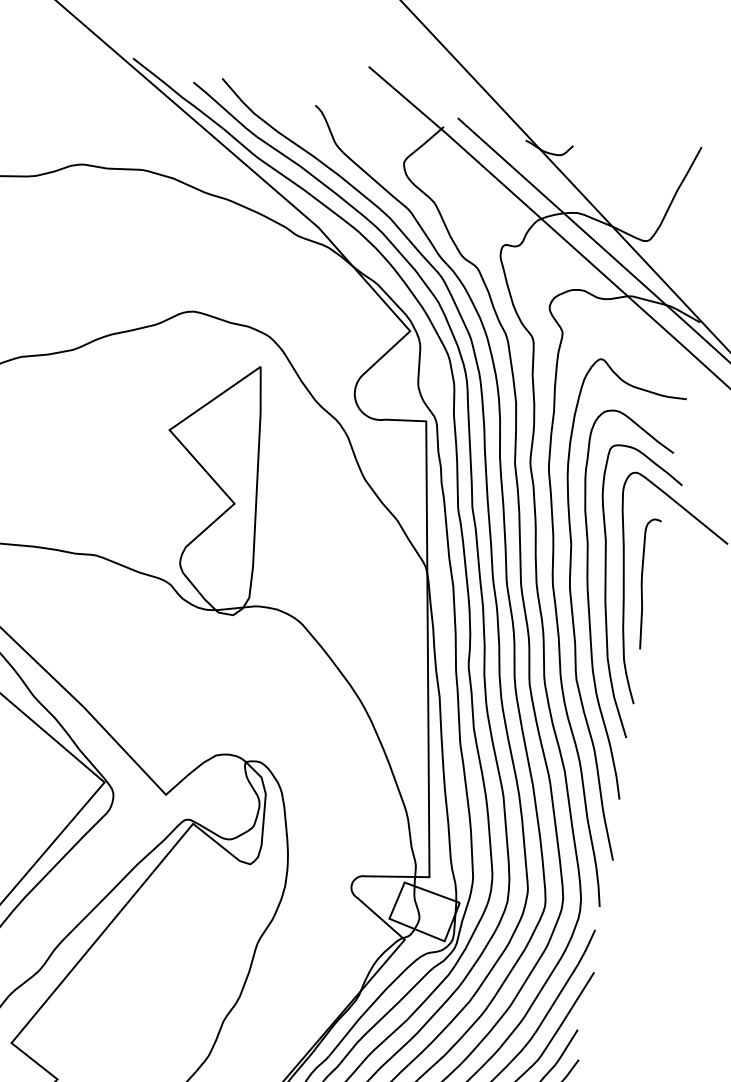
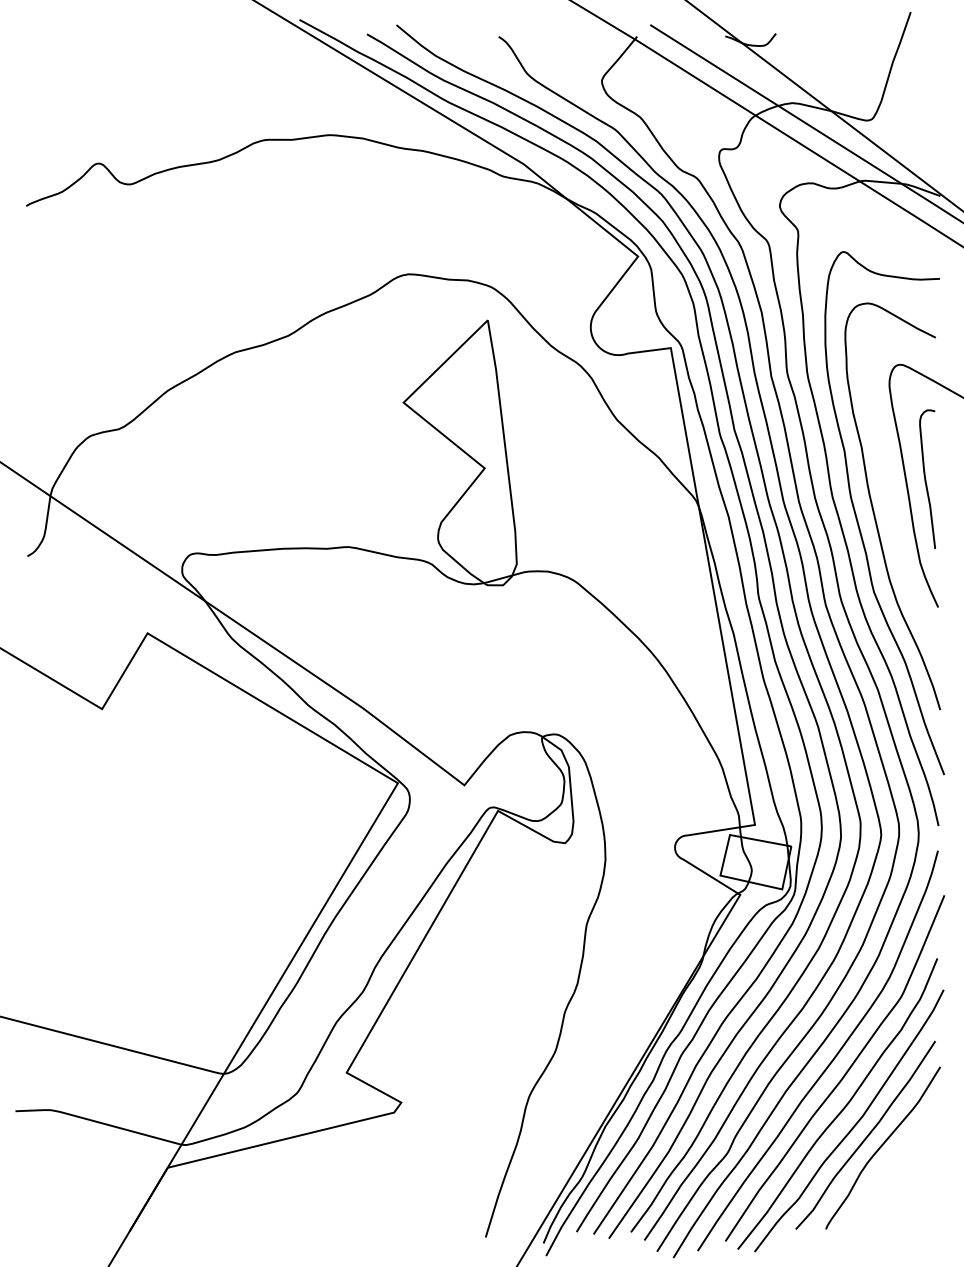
curve: (606, 588) -> (889, 491), removed

